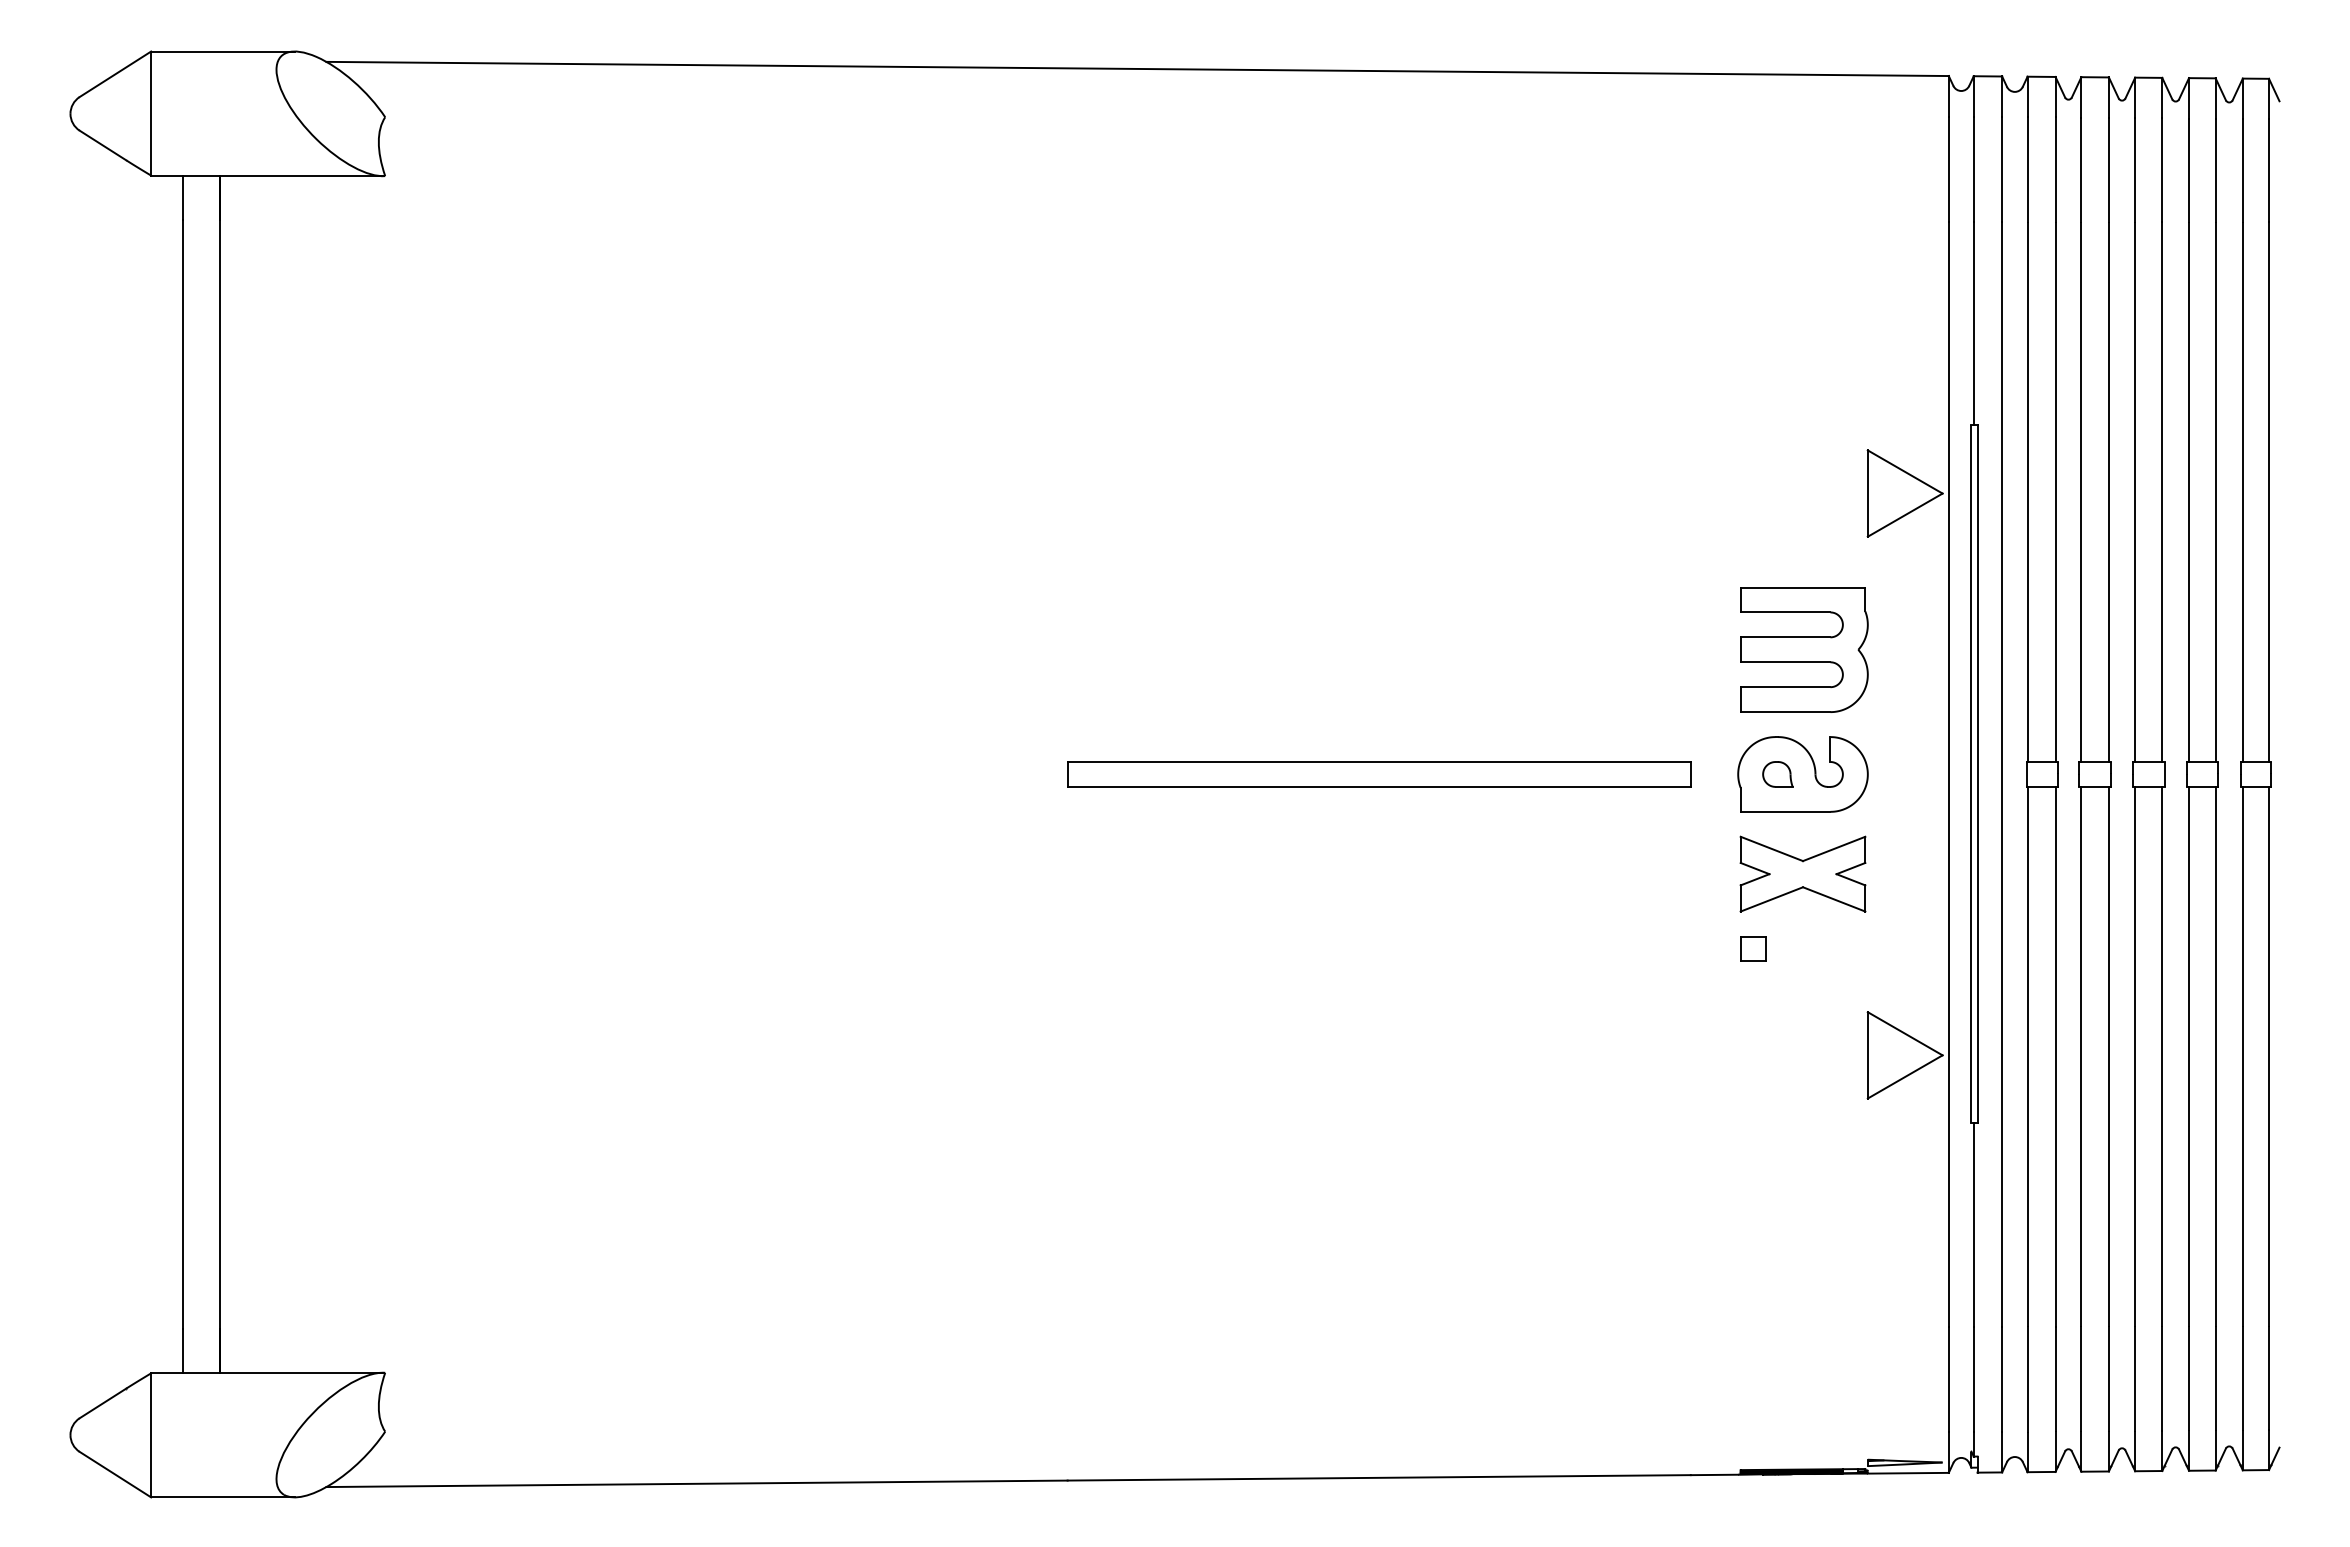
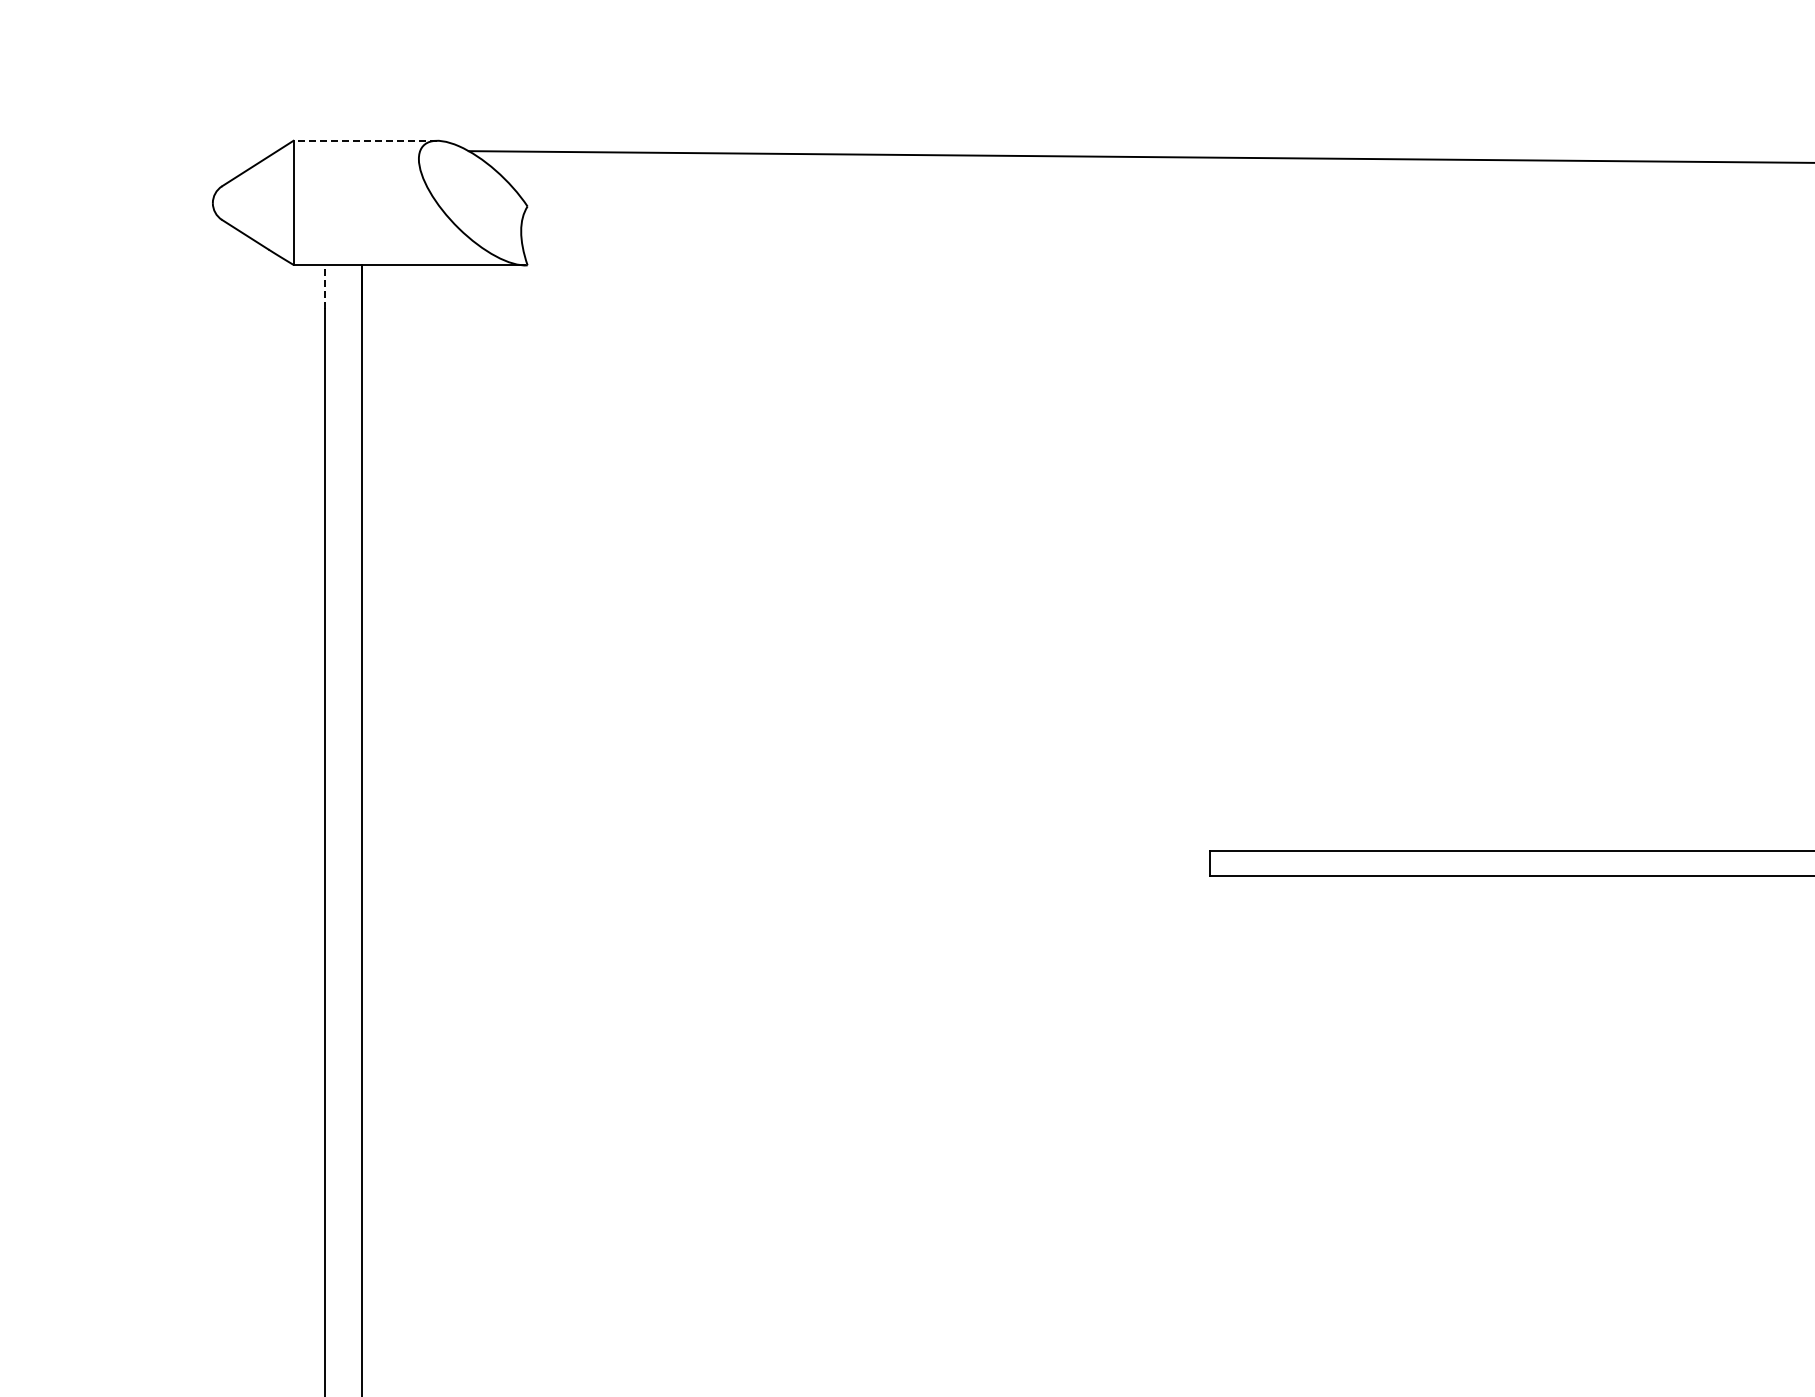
line: (222, 51) -> (364, 140), solid -> dashed
line: (182, 197) -> (324, 286), solid -> dashed

